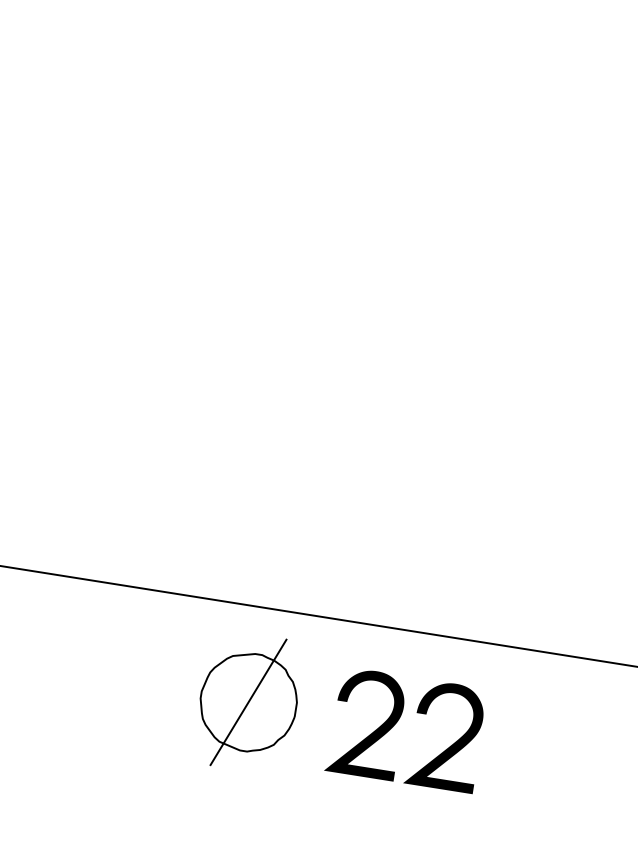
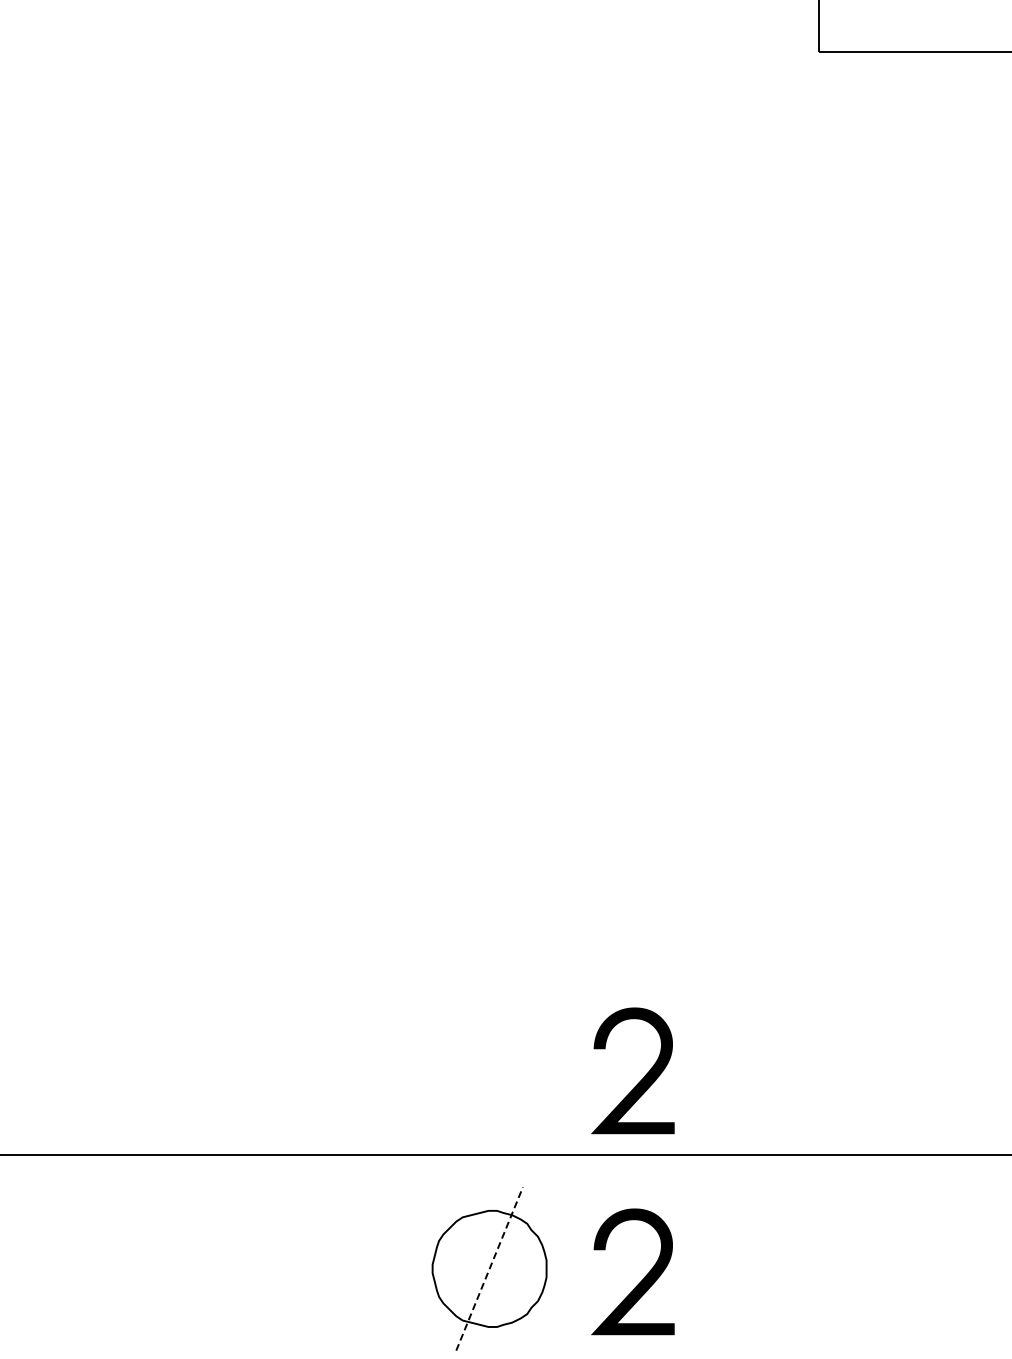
part: (399, 565) -> (641, 1079), added
line: (248, 702) -> (489, 1268), solid -> dashed
fill: (446, 735) -> (728, 1271), removed

